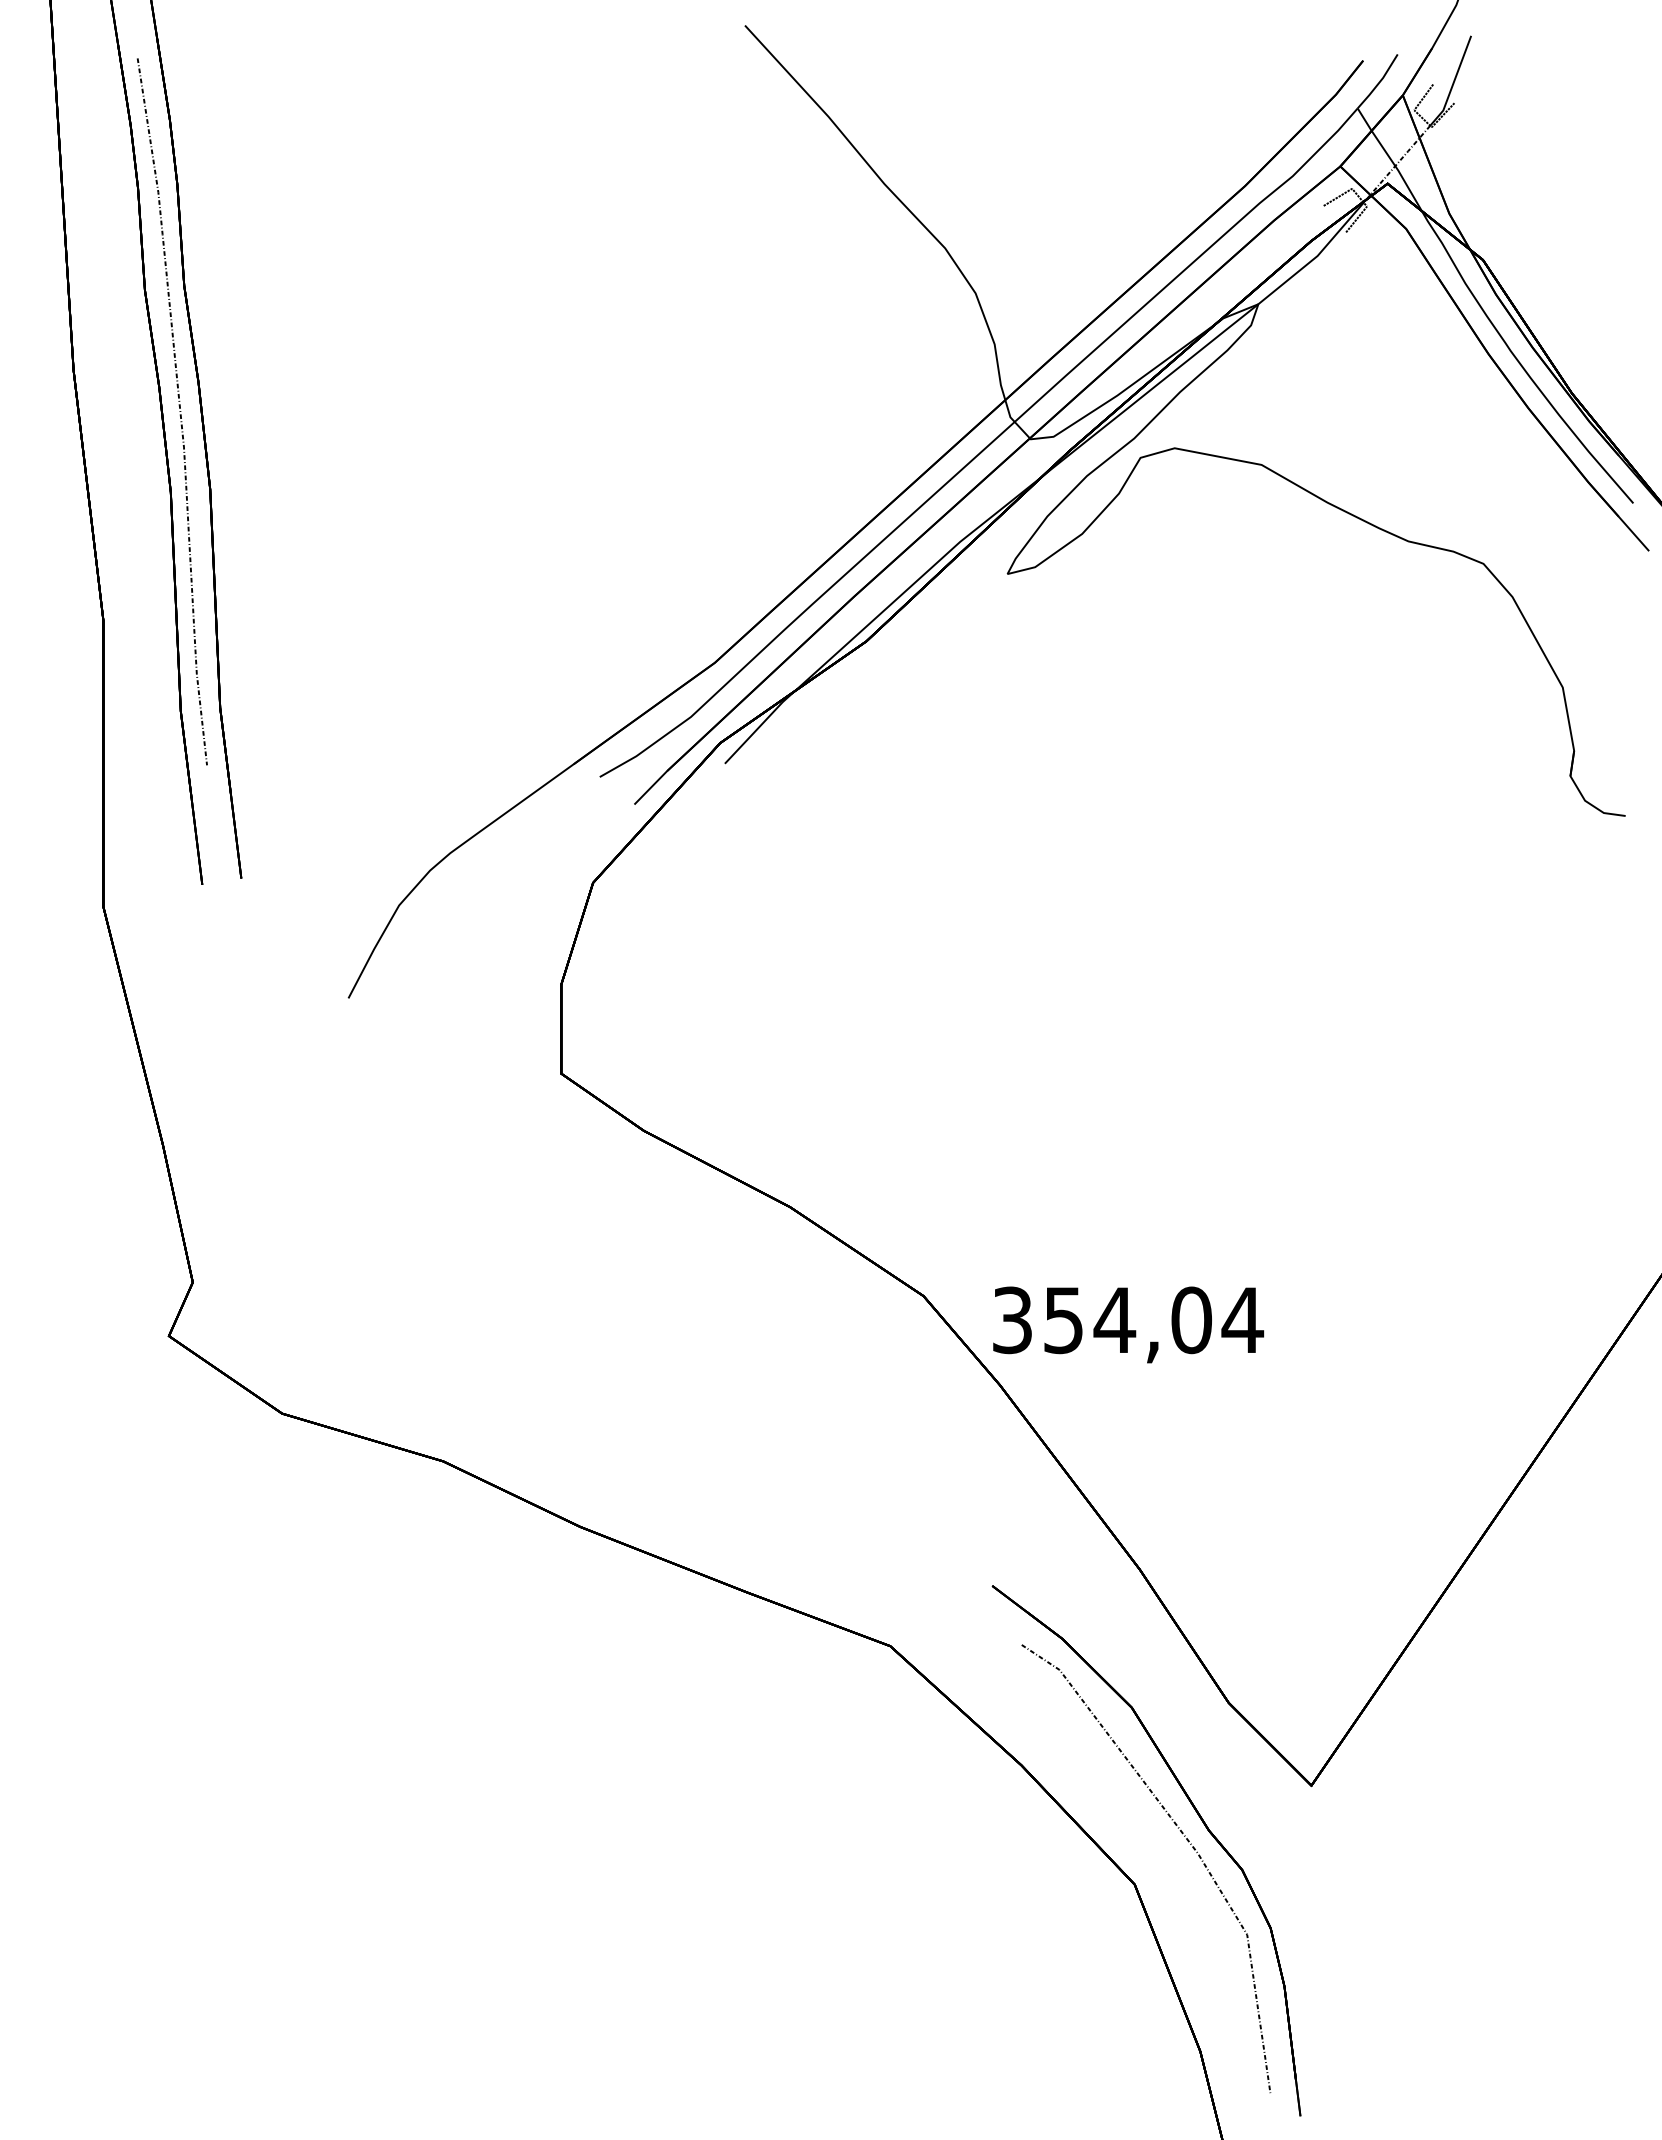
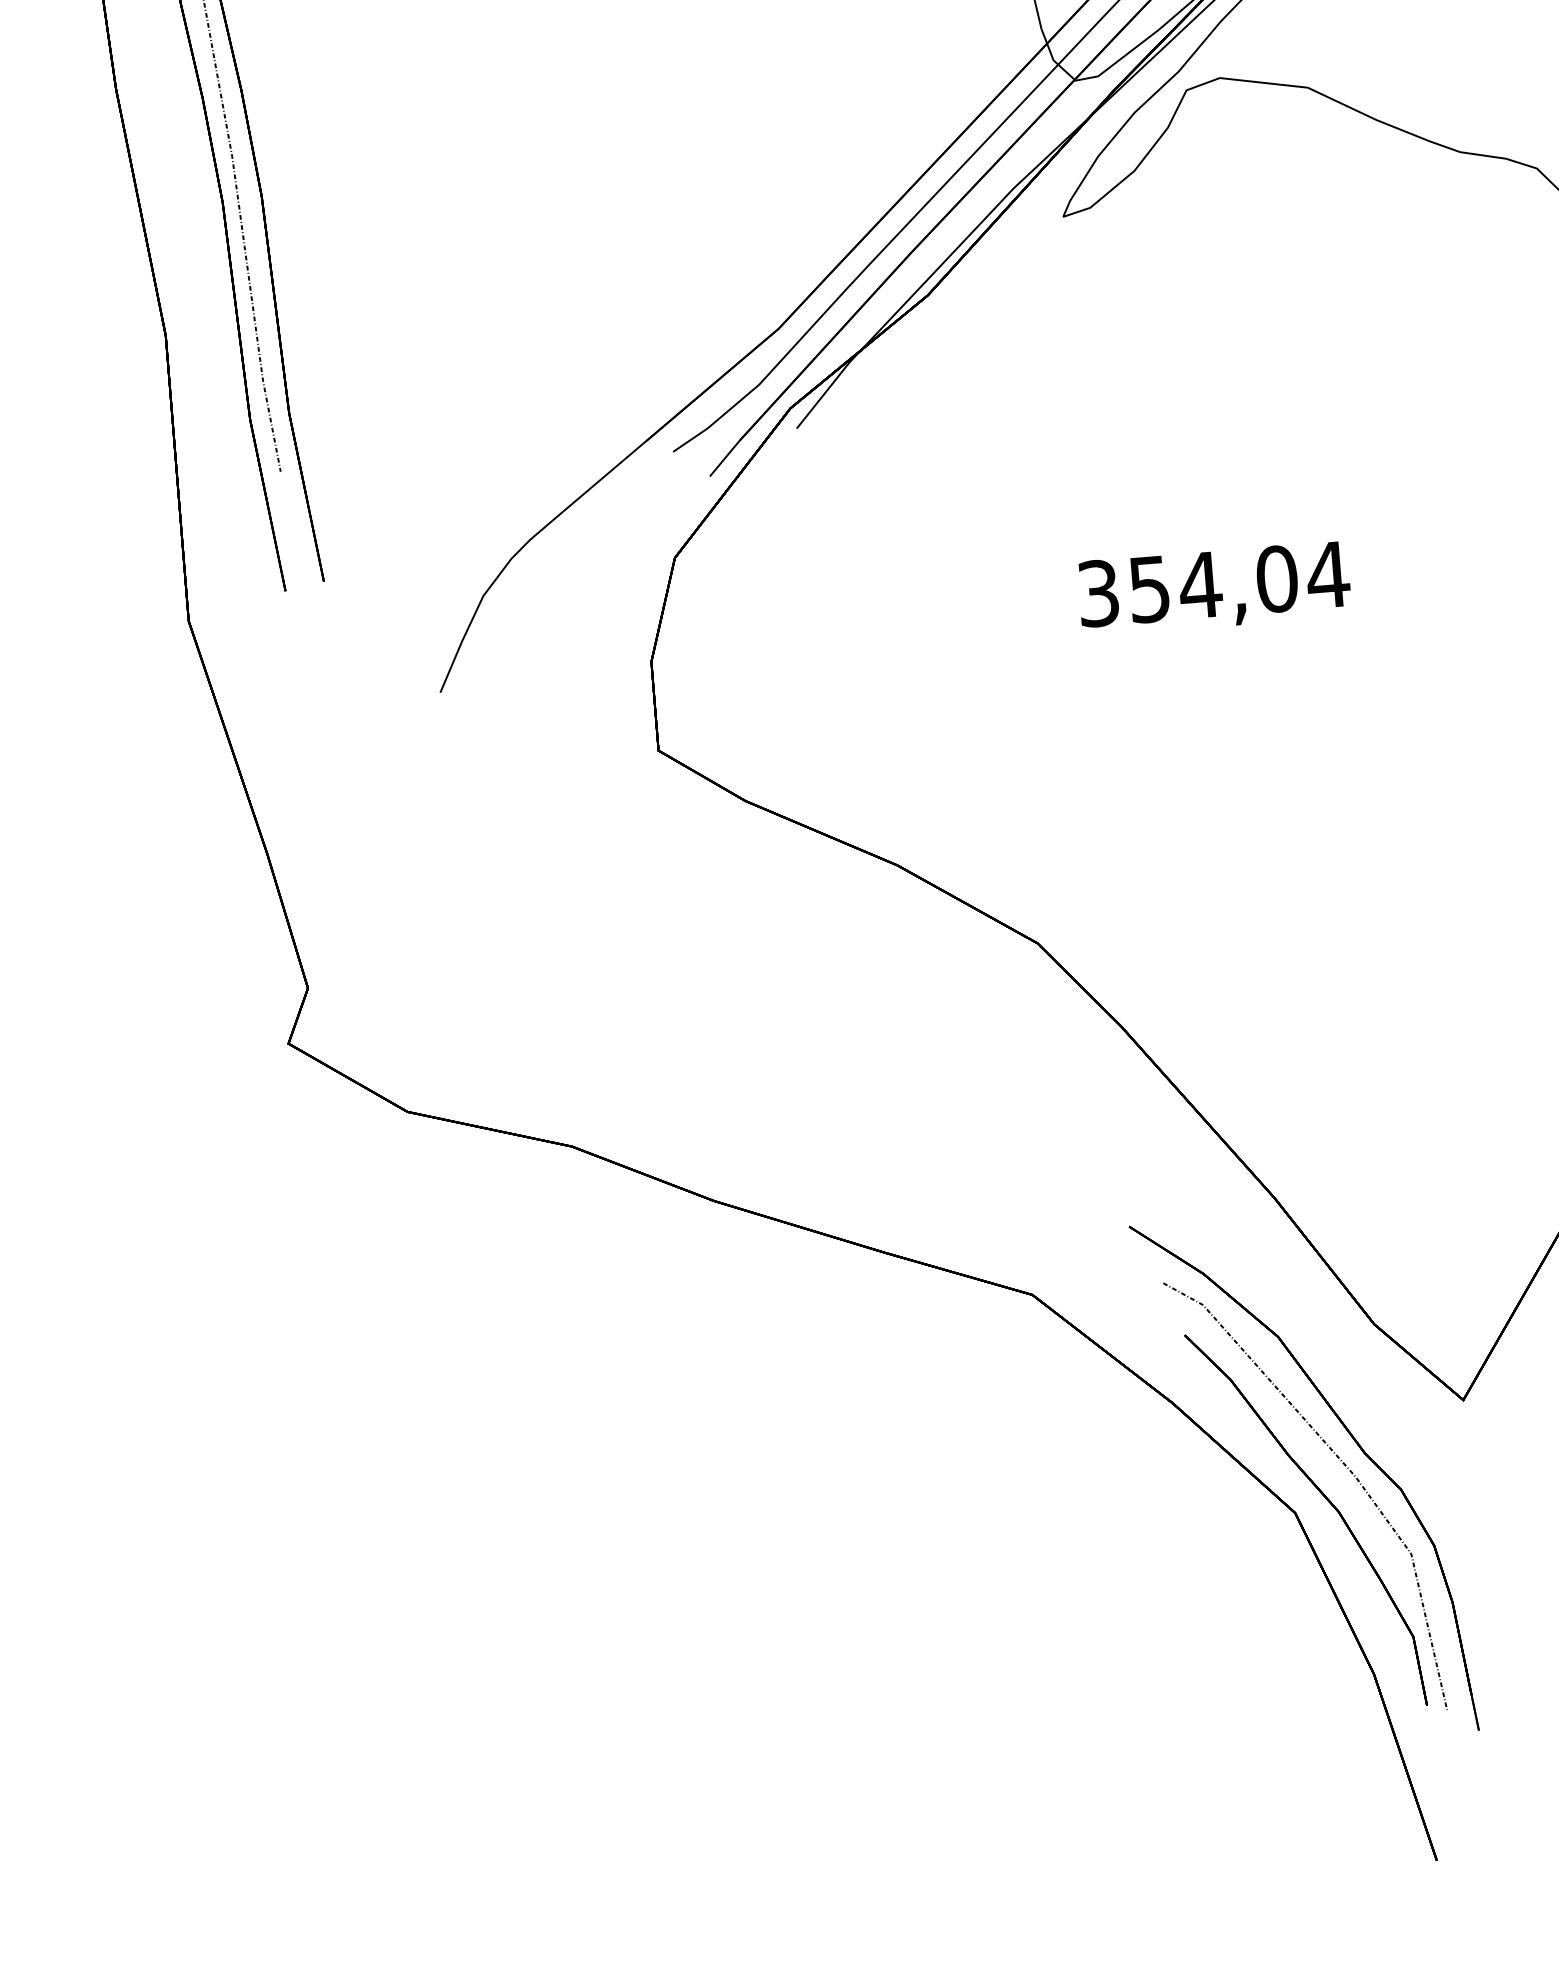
text: (1128, 1324) -> (1214, 588), moved
part: (1168, 1876) -> (1328, 1502), added

